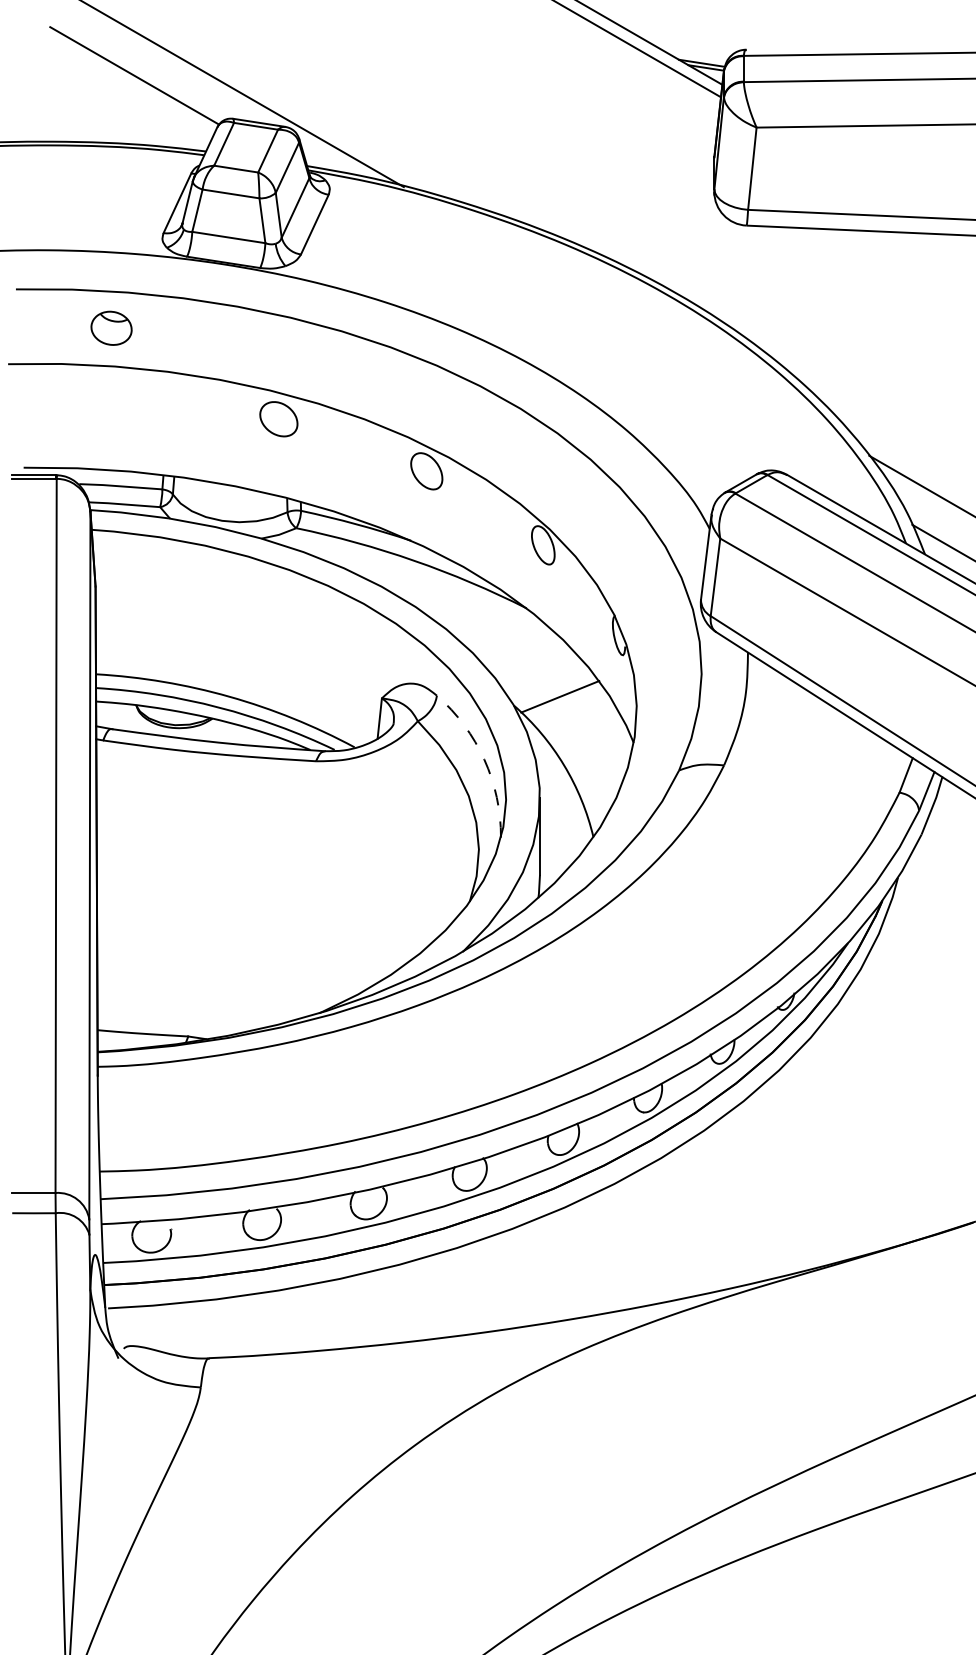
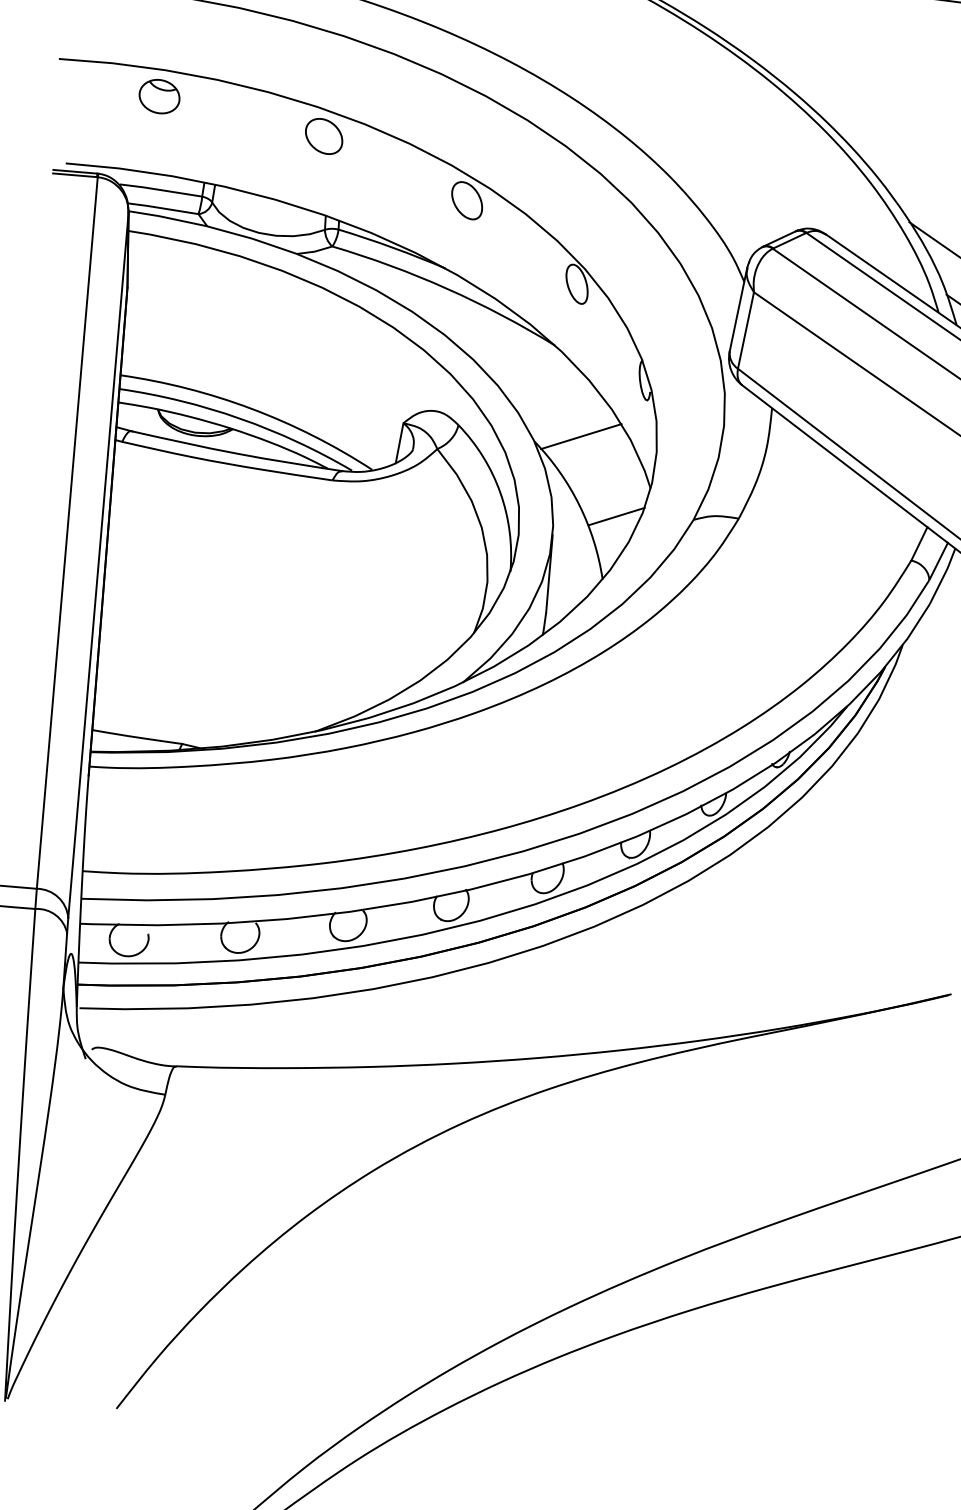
part: (111, 327) -> (159, 95), moved
arc: (484, 759) -> (500, 492), dashed -> solid
line: (601, 773) -> (615, 516), added

